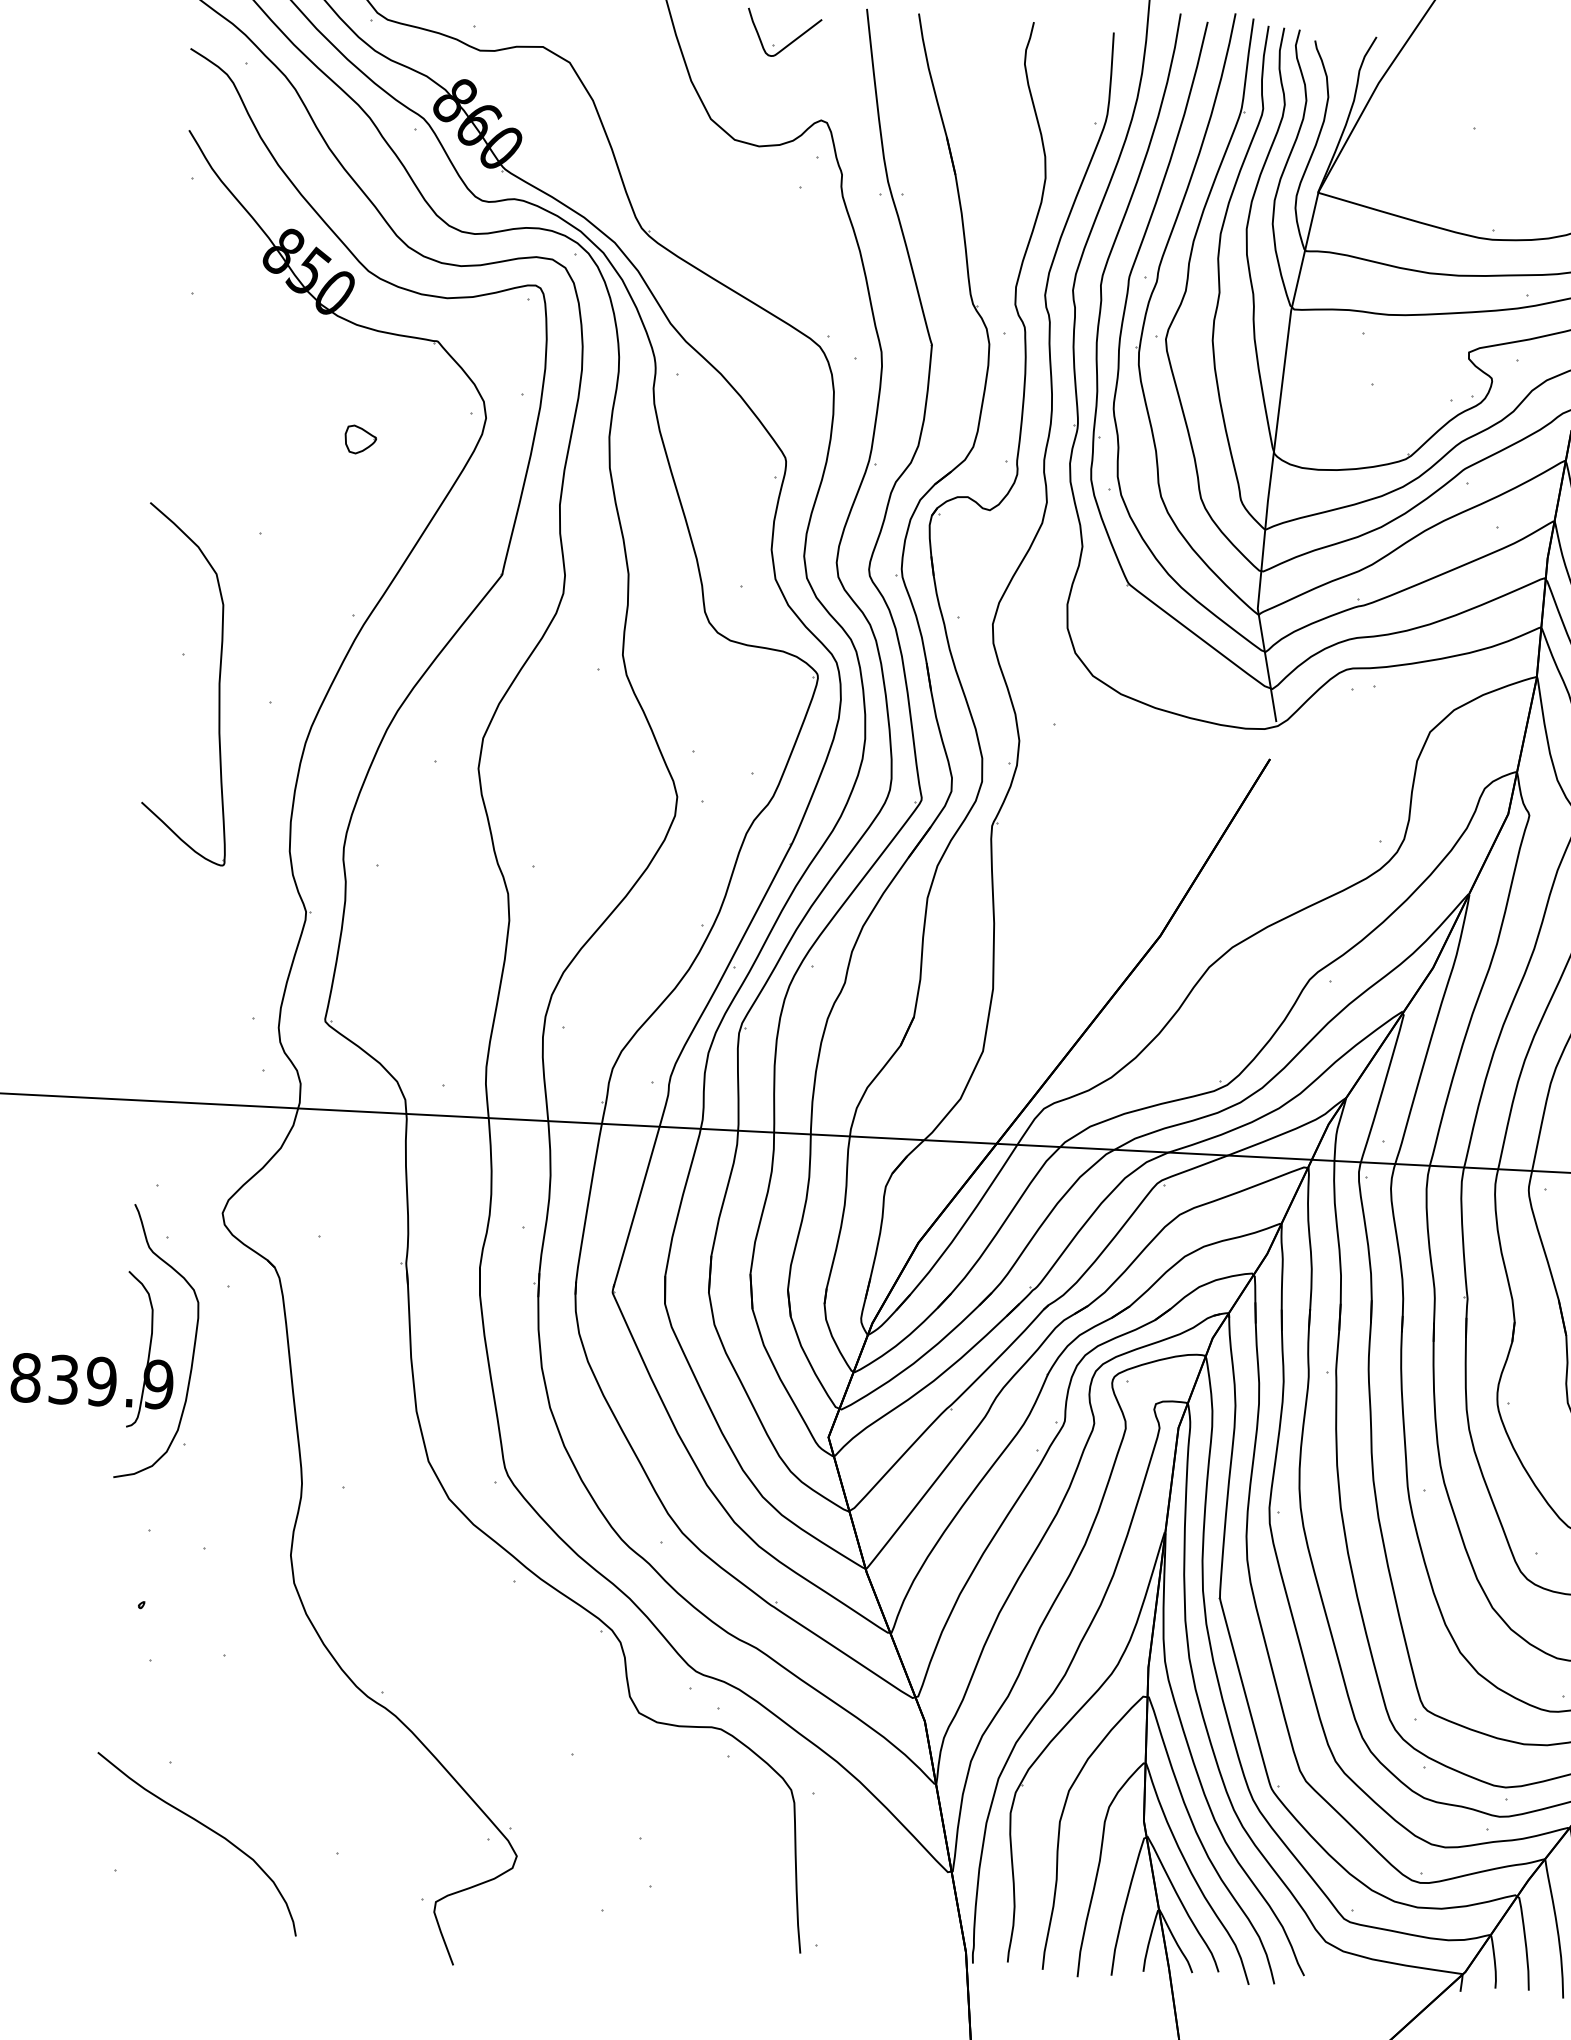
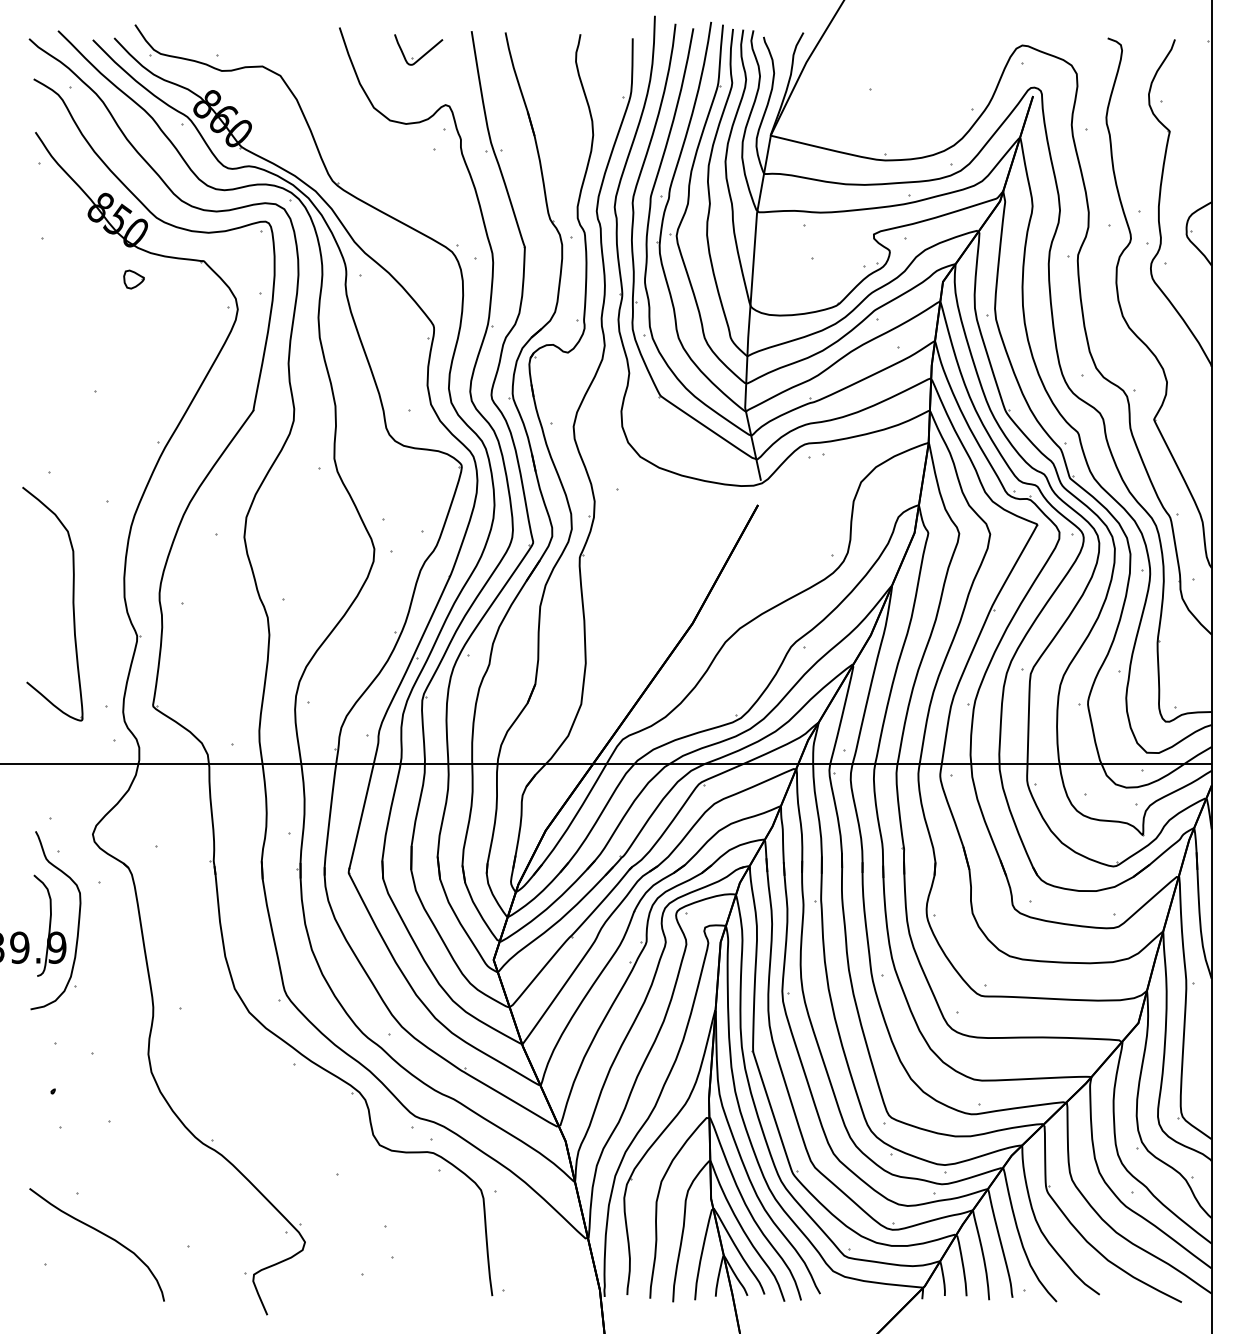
part: (359, 439) -> (133, 279), moved
part: (218, 684) -> (72, 603), moved

